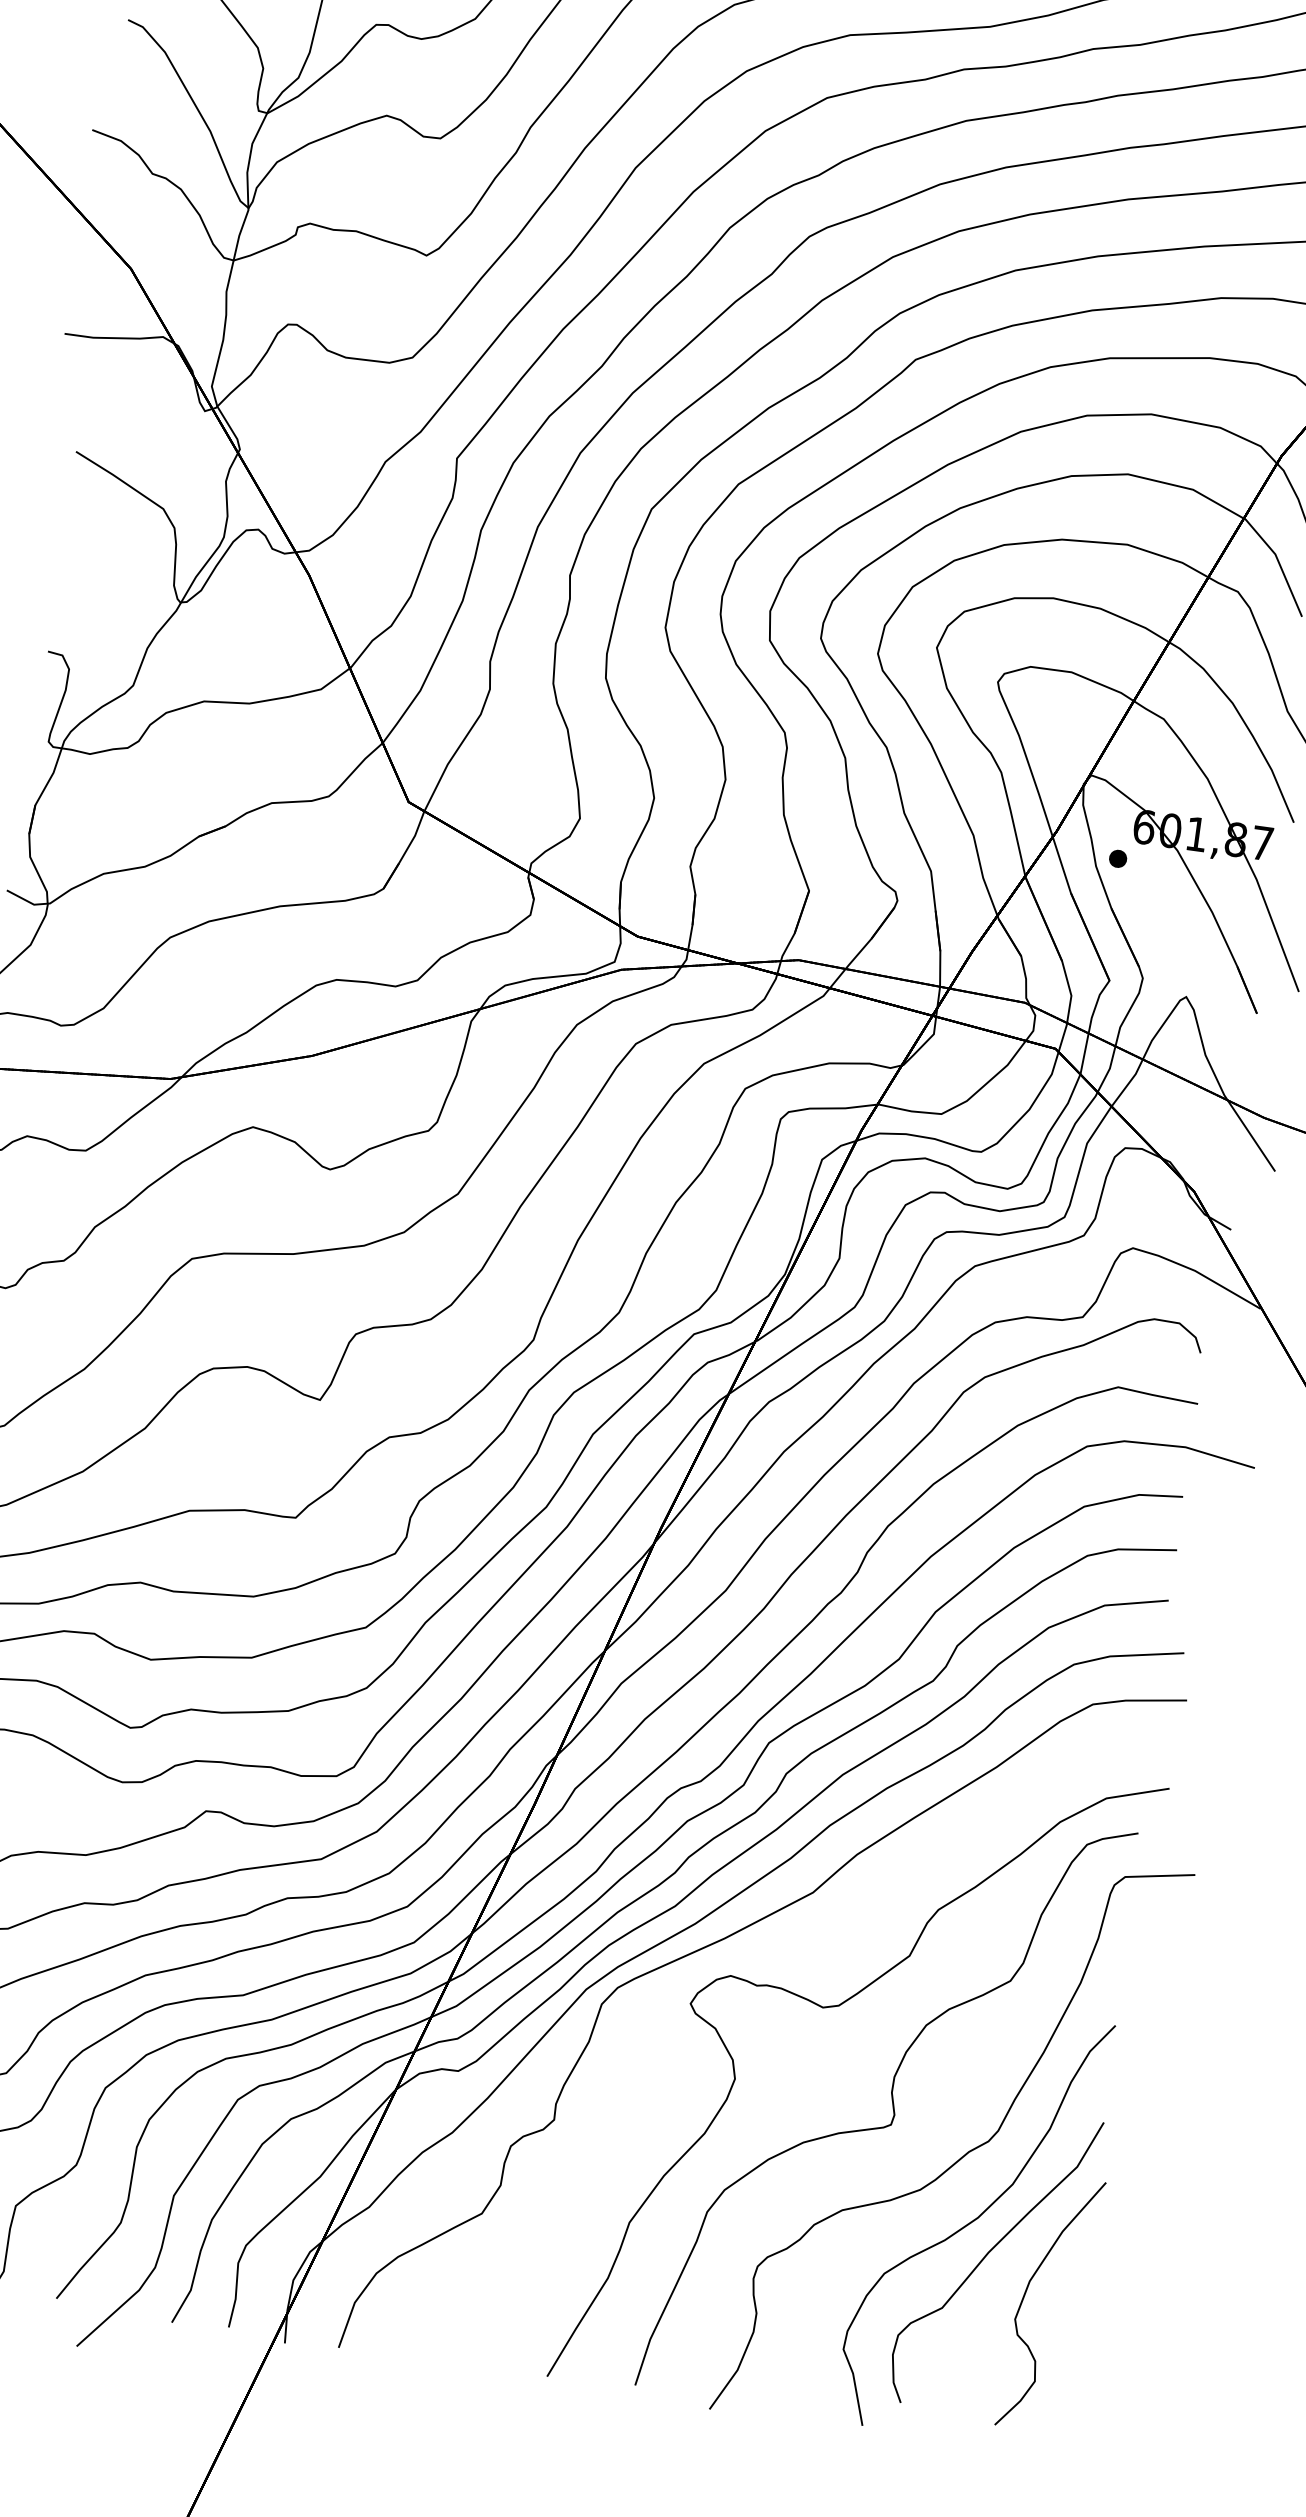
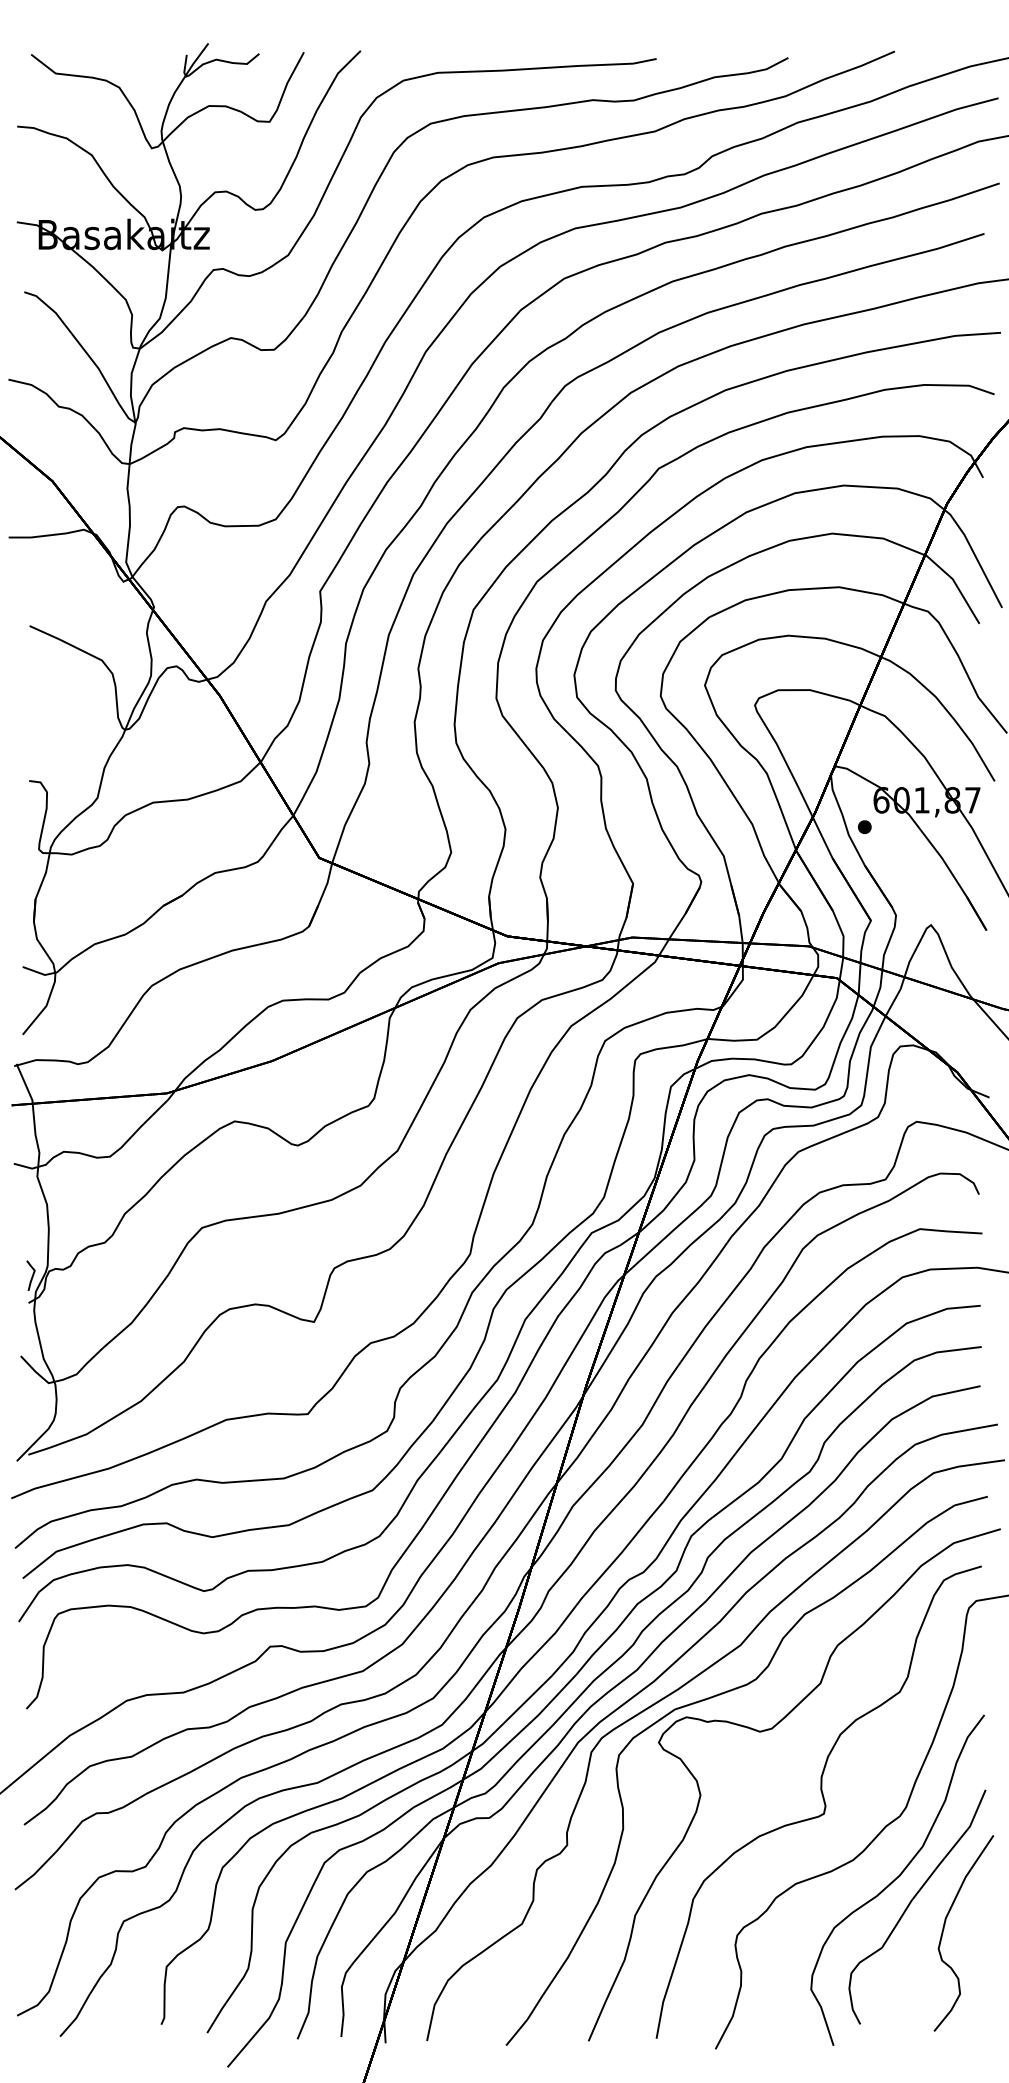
curve: (778, 1953) -> (720, 1695), added

